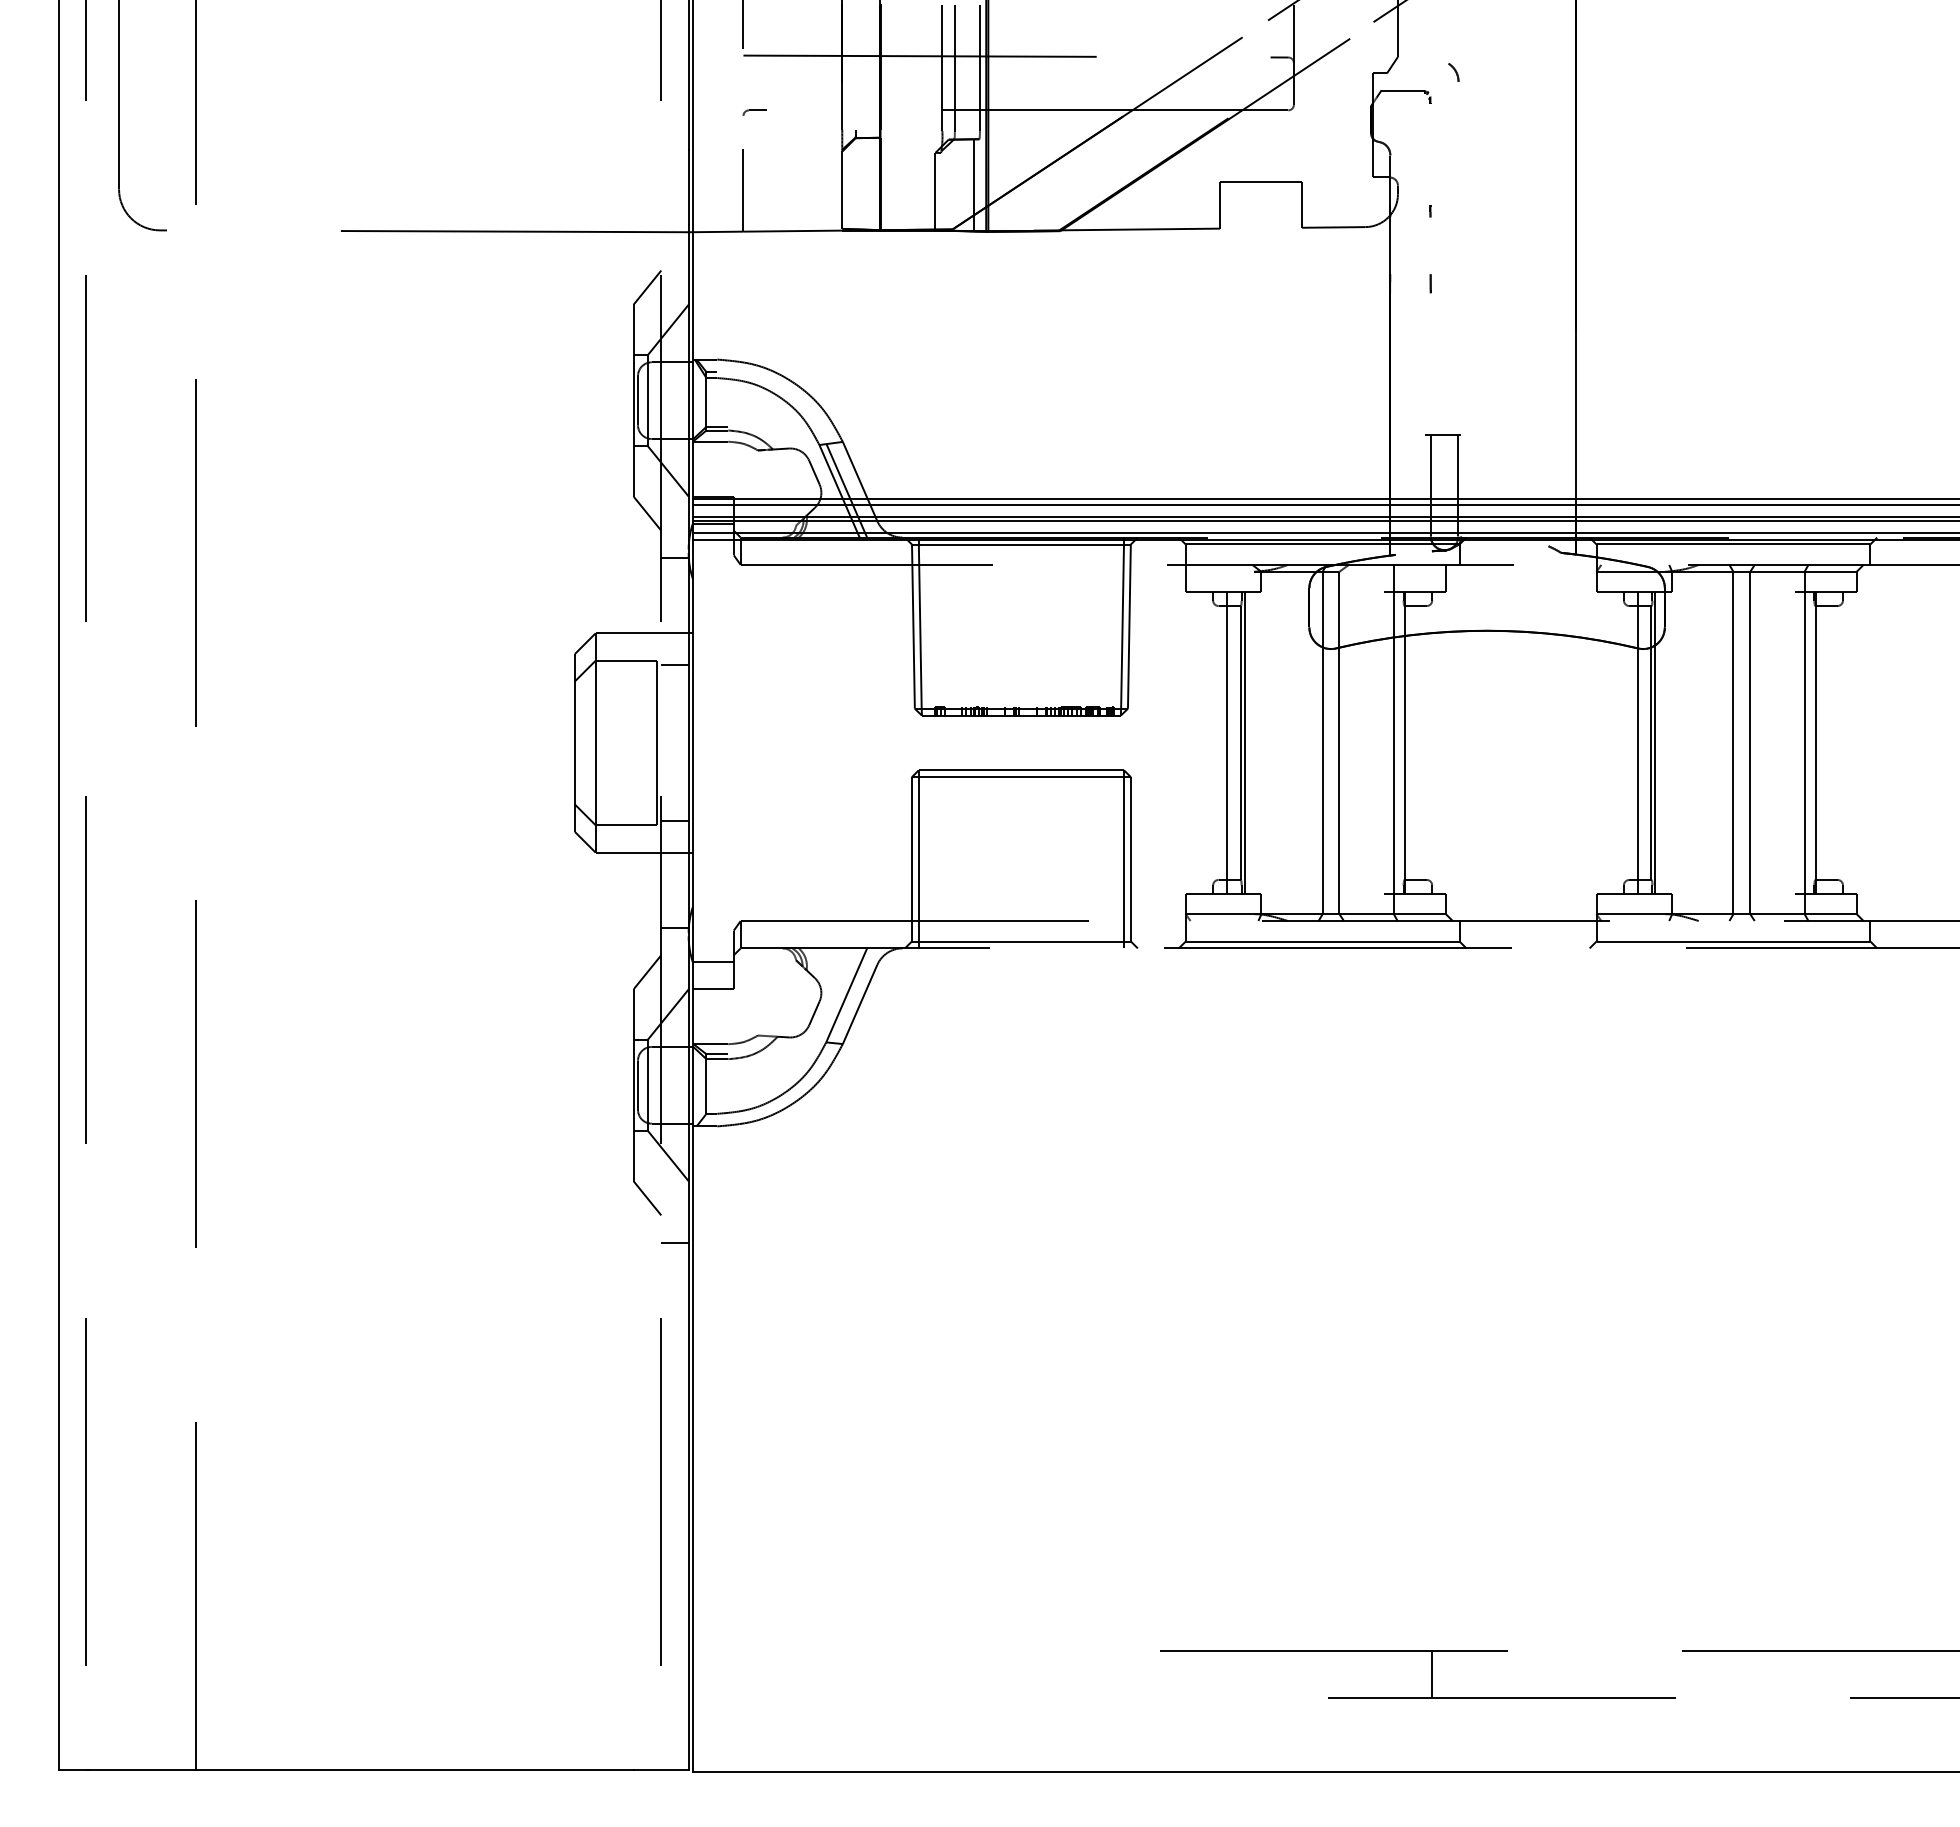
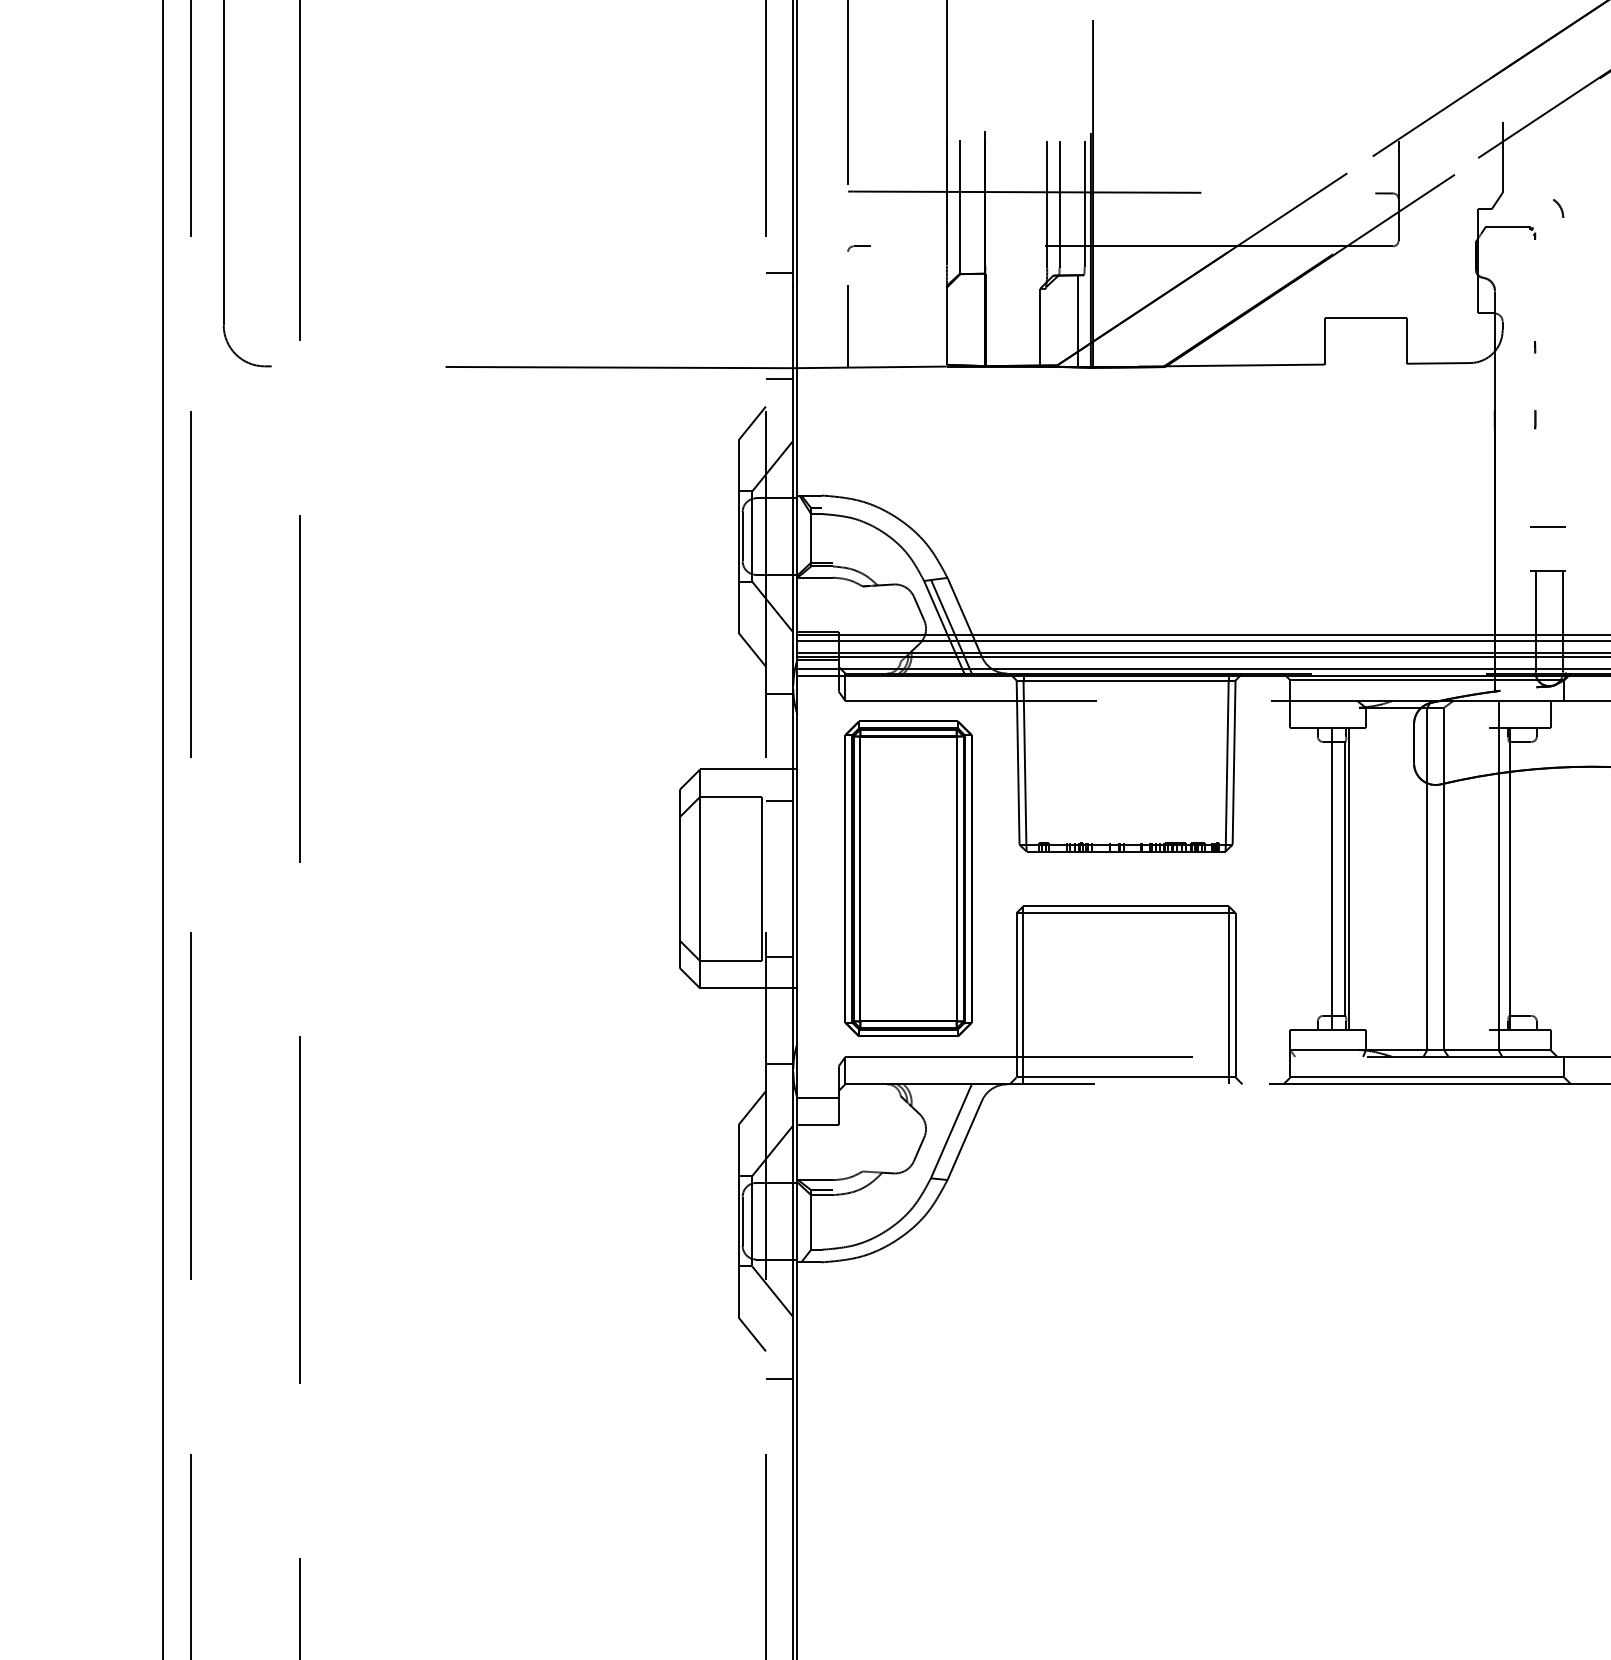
line: (855, 66) -> (960, 202), added
line: (674, 136) -> (779, 272), added
line: (674, 243) -> (779, 379), added
line: (1442, 390) -> (1547, 526), added
part: (803, 742) -> (908, 878), added

